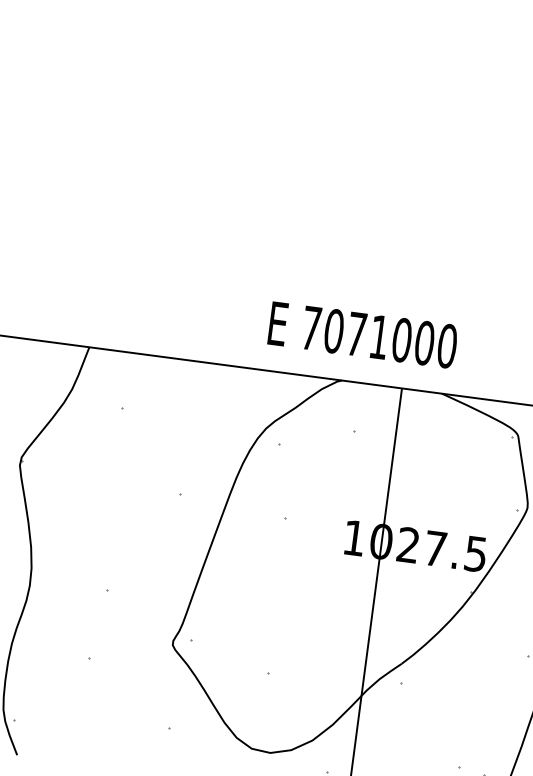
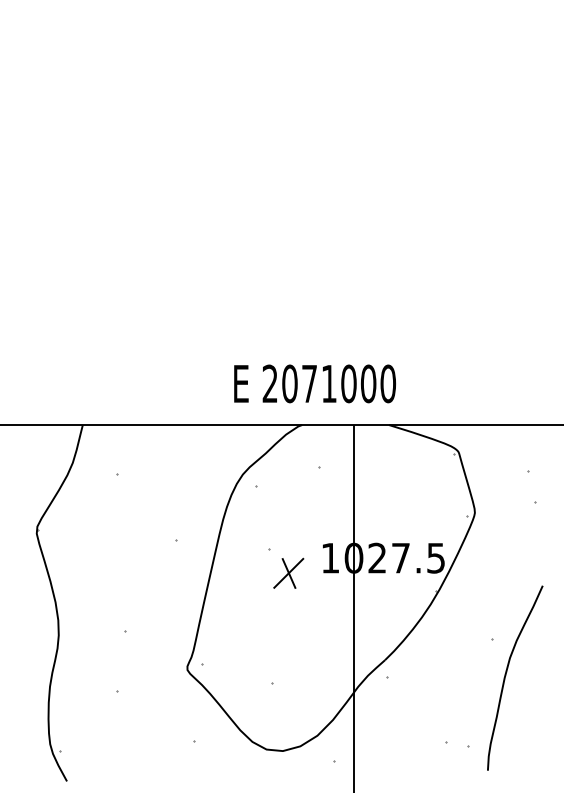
text: (310, 327) -> (269, 383), 7071000 -> 2071000
part: (303, 548) -> (288, 572), added

